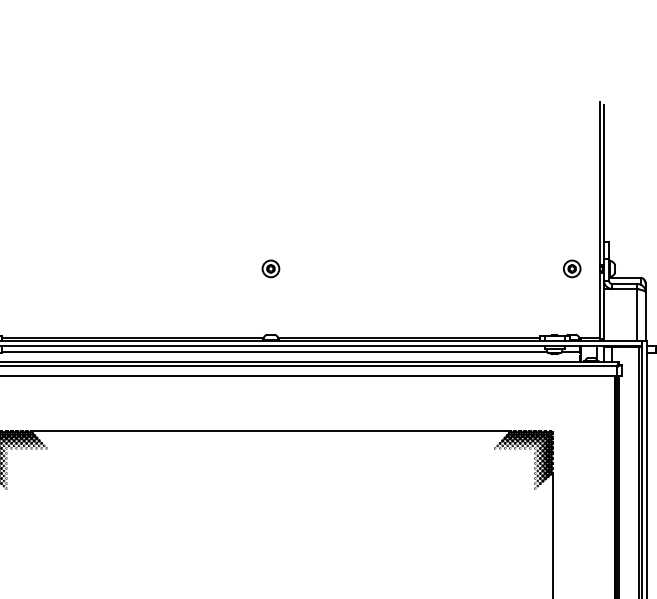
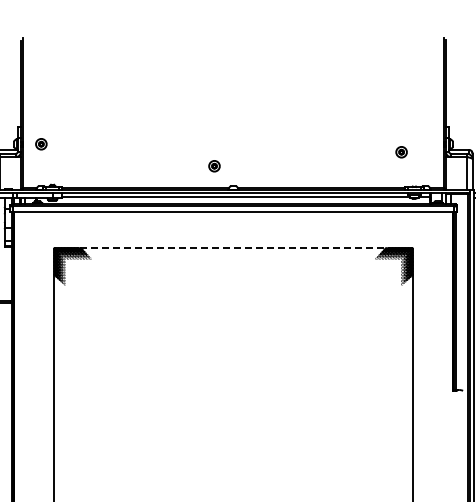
part: (270, 269) -> (214, 166), moved
part: (572, 269) -> (401, 152), moved
line: (272, 430) -> (234, 247), solid -> dashed

